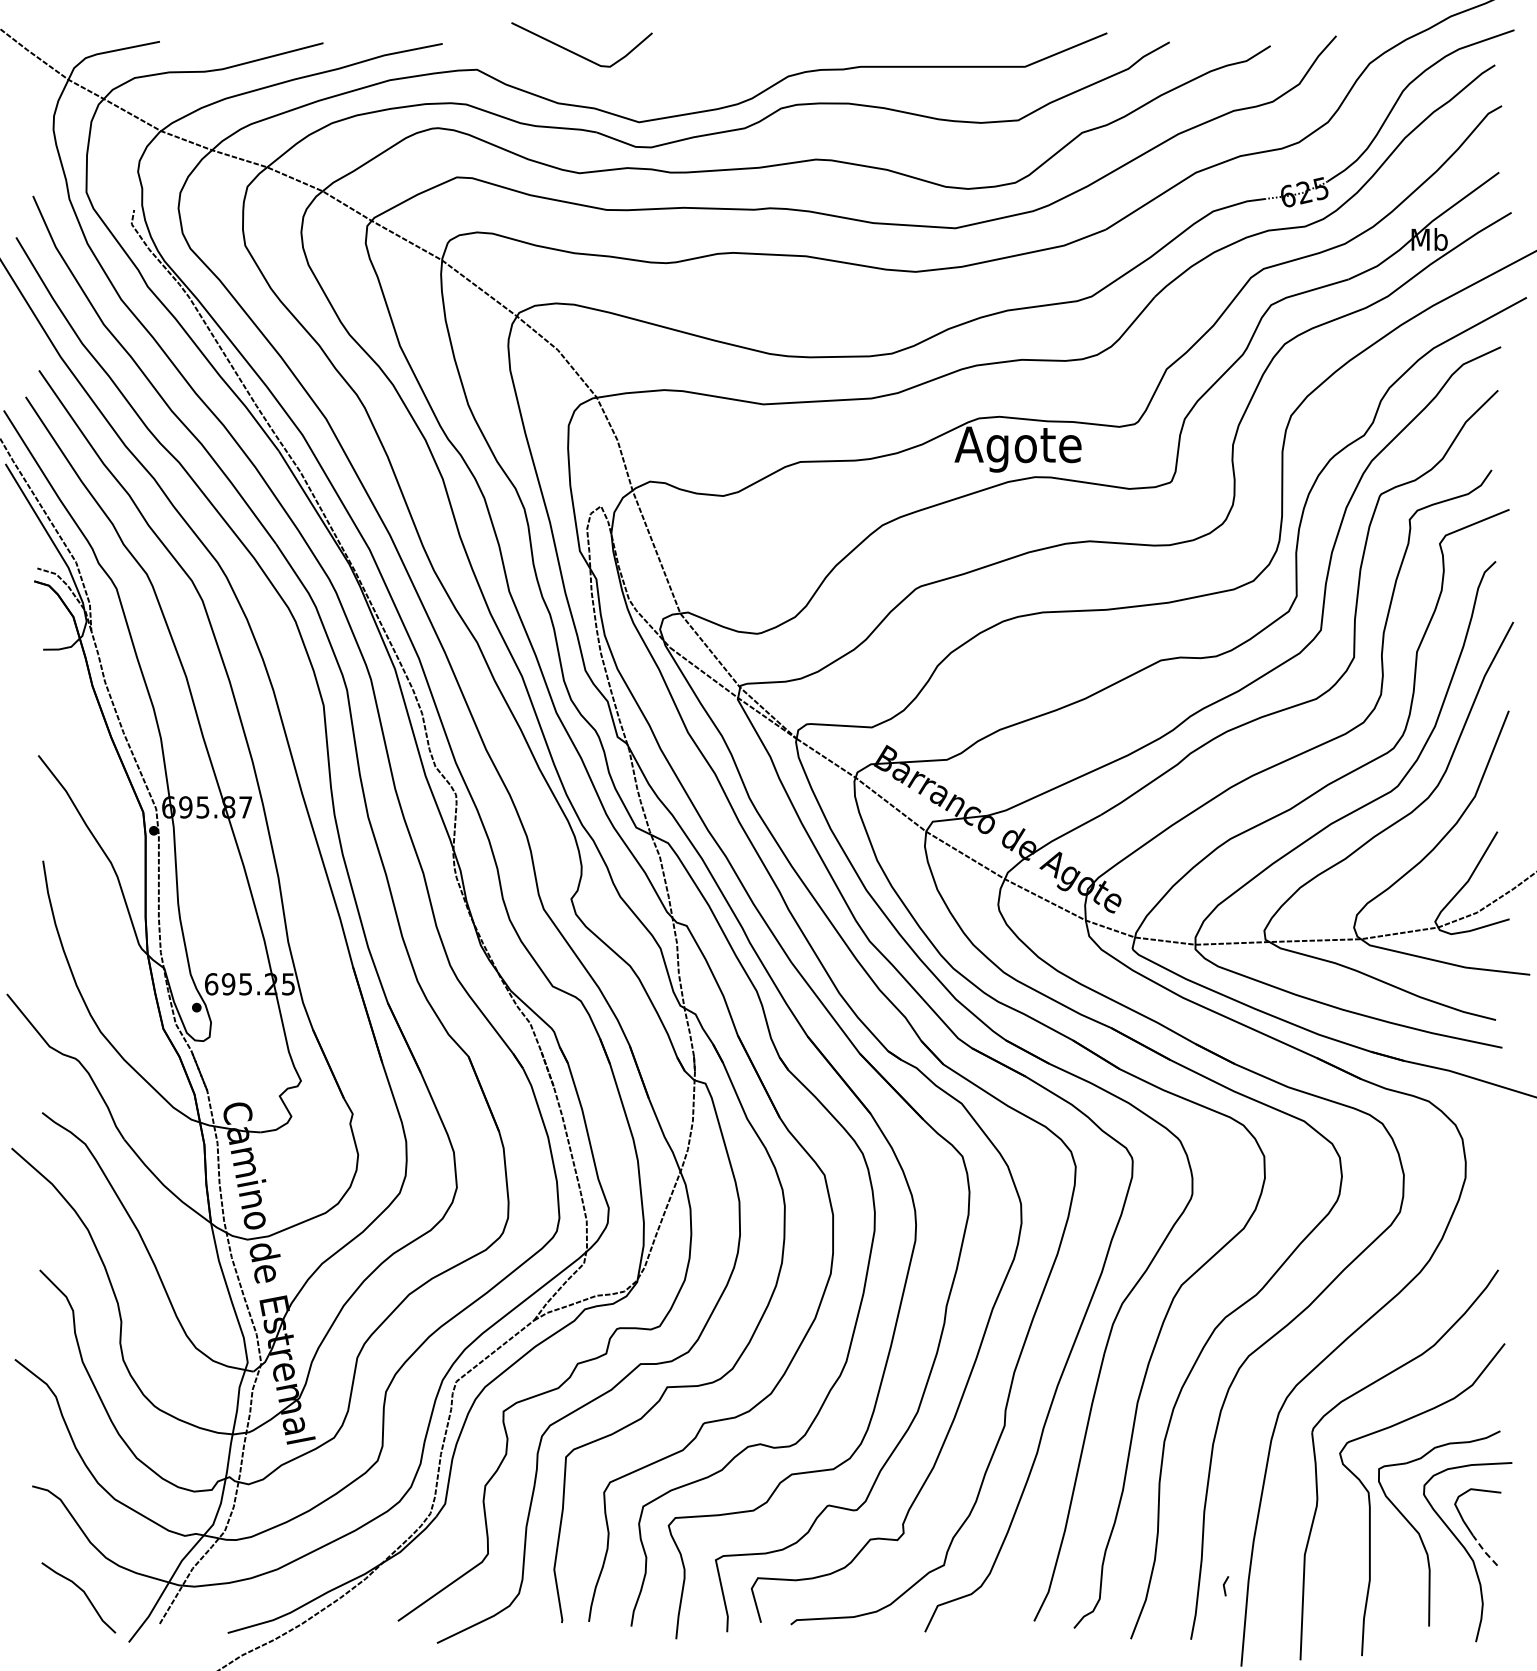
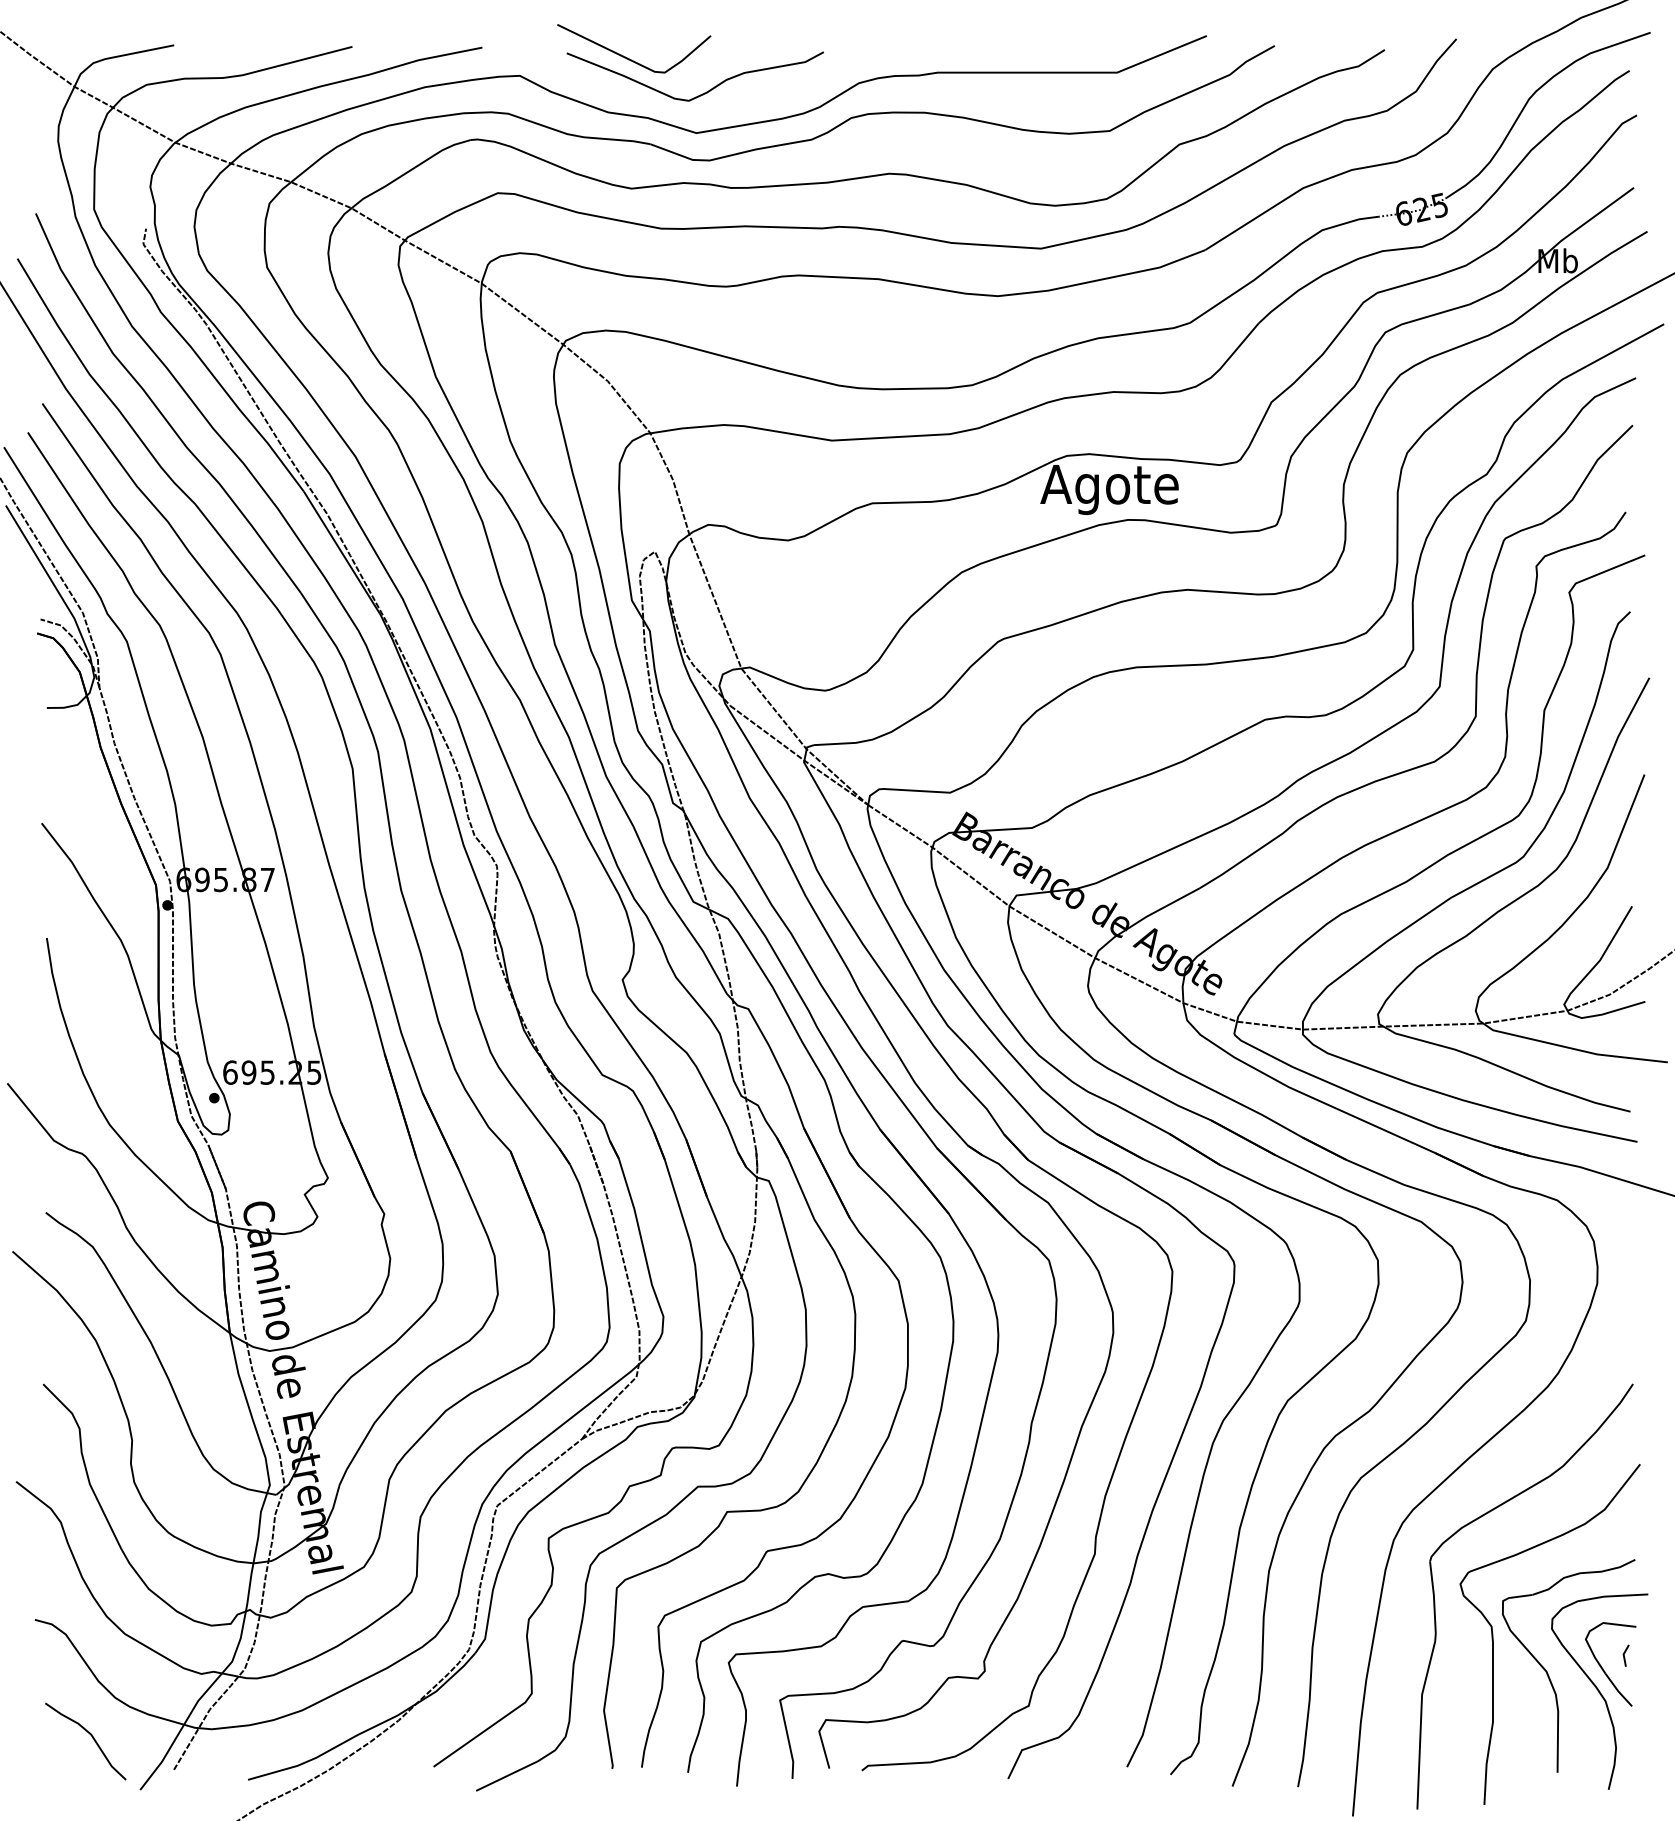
curve: (645, 85) -> (703, 92), added
line: (1484, 1551) -> (1617, 1690), dashed -> solid
line: (1224, 1586) -> (1624, 1656), moved

